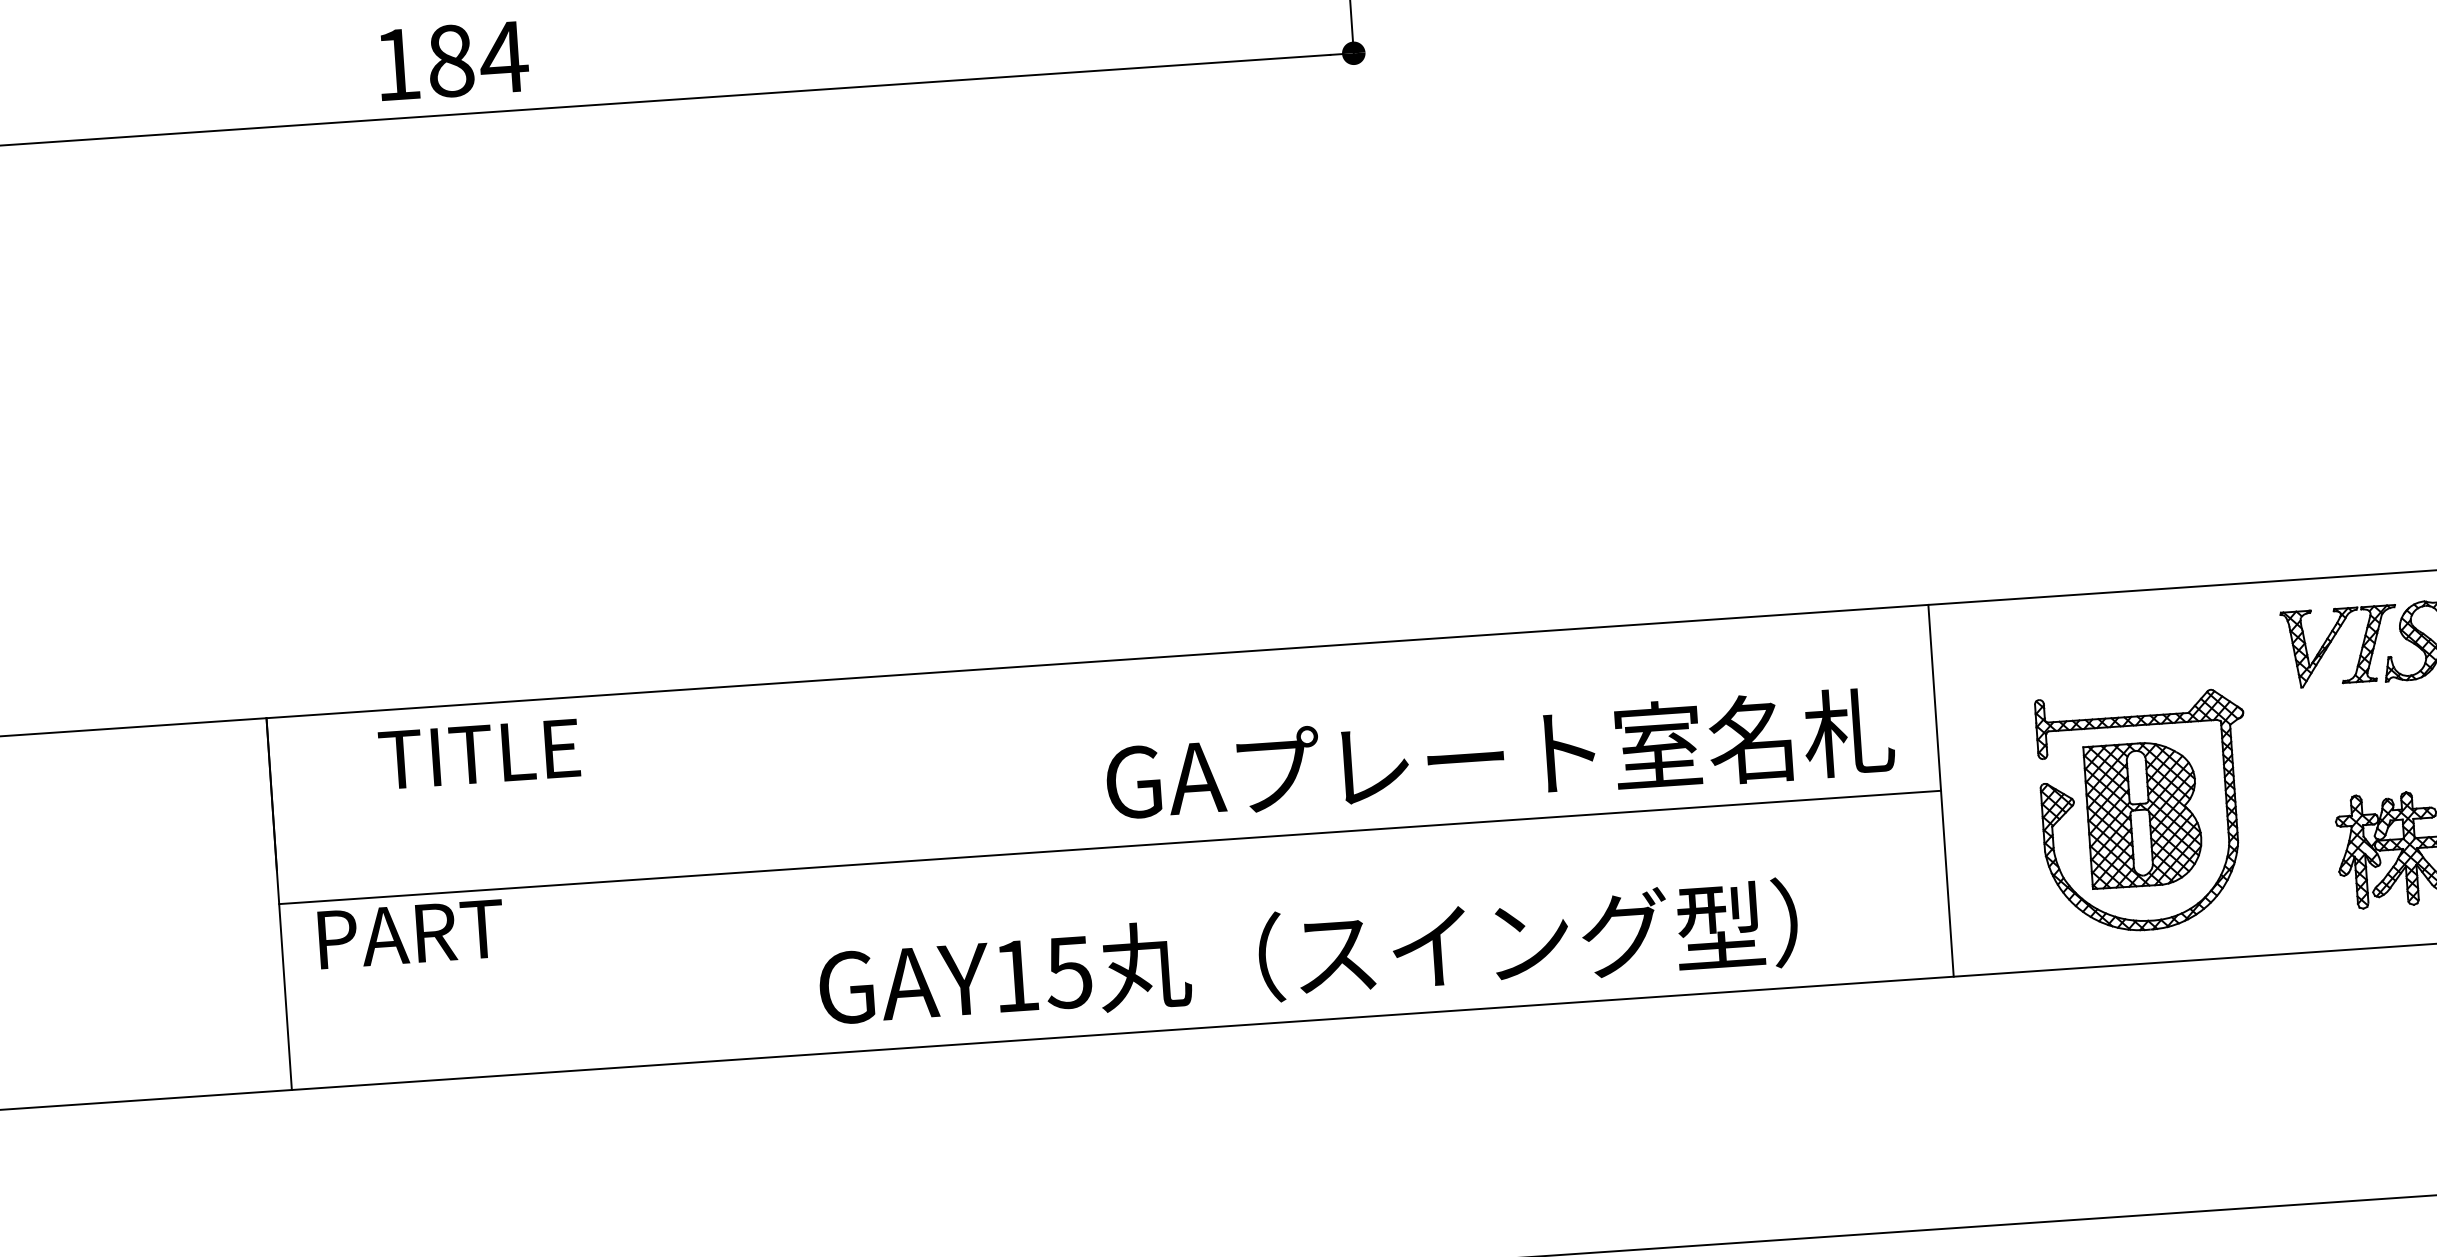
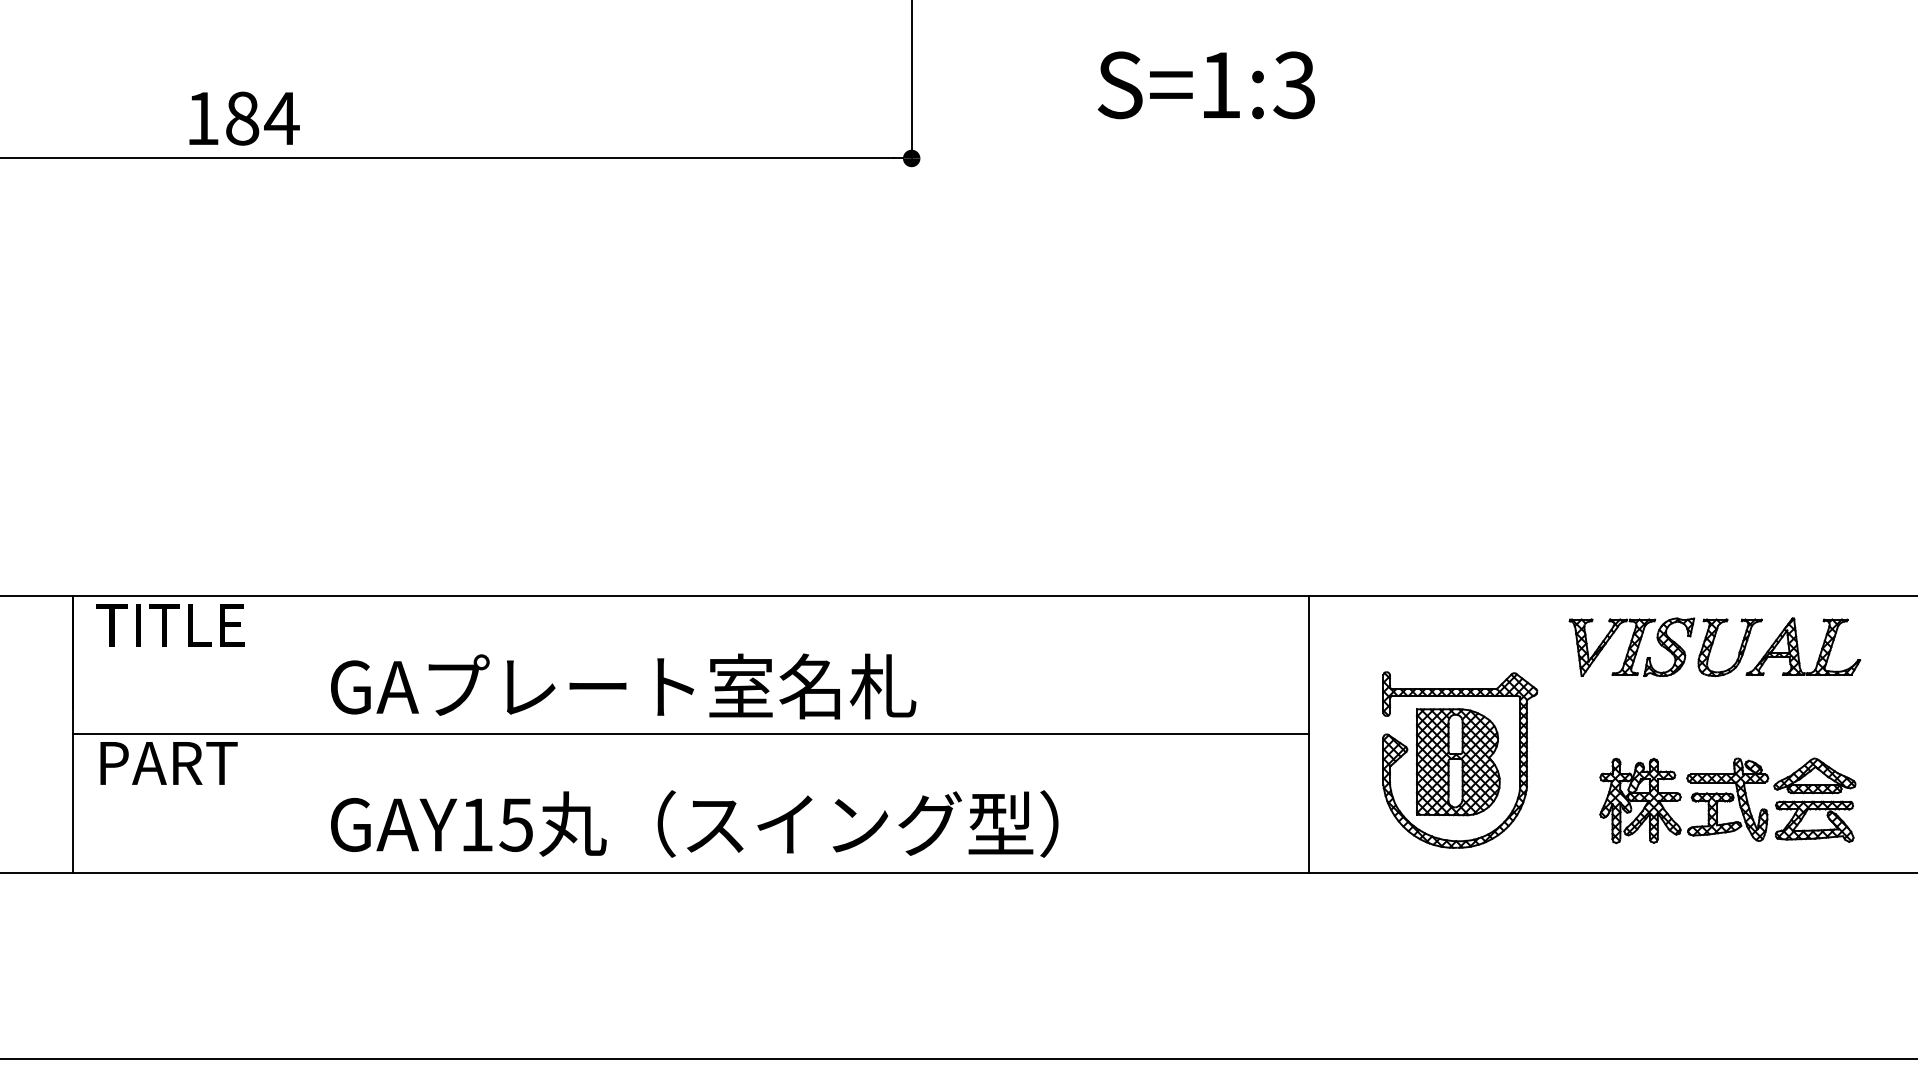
text: (479, 754) -> (170, 625), moved
text: (1500, 756) -> (623, 686), moved
text: (1308, 954) -> (694, 823), moved

